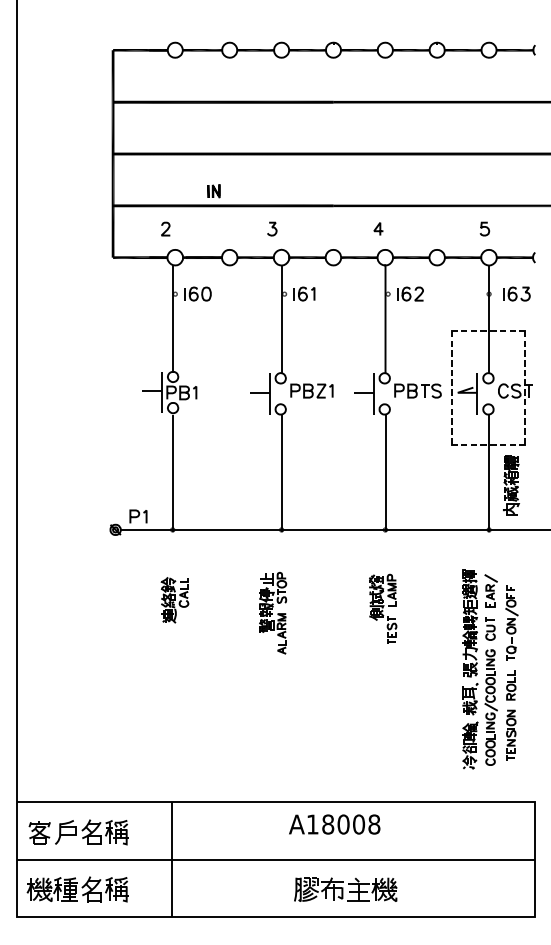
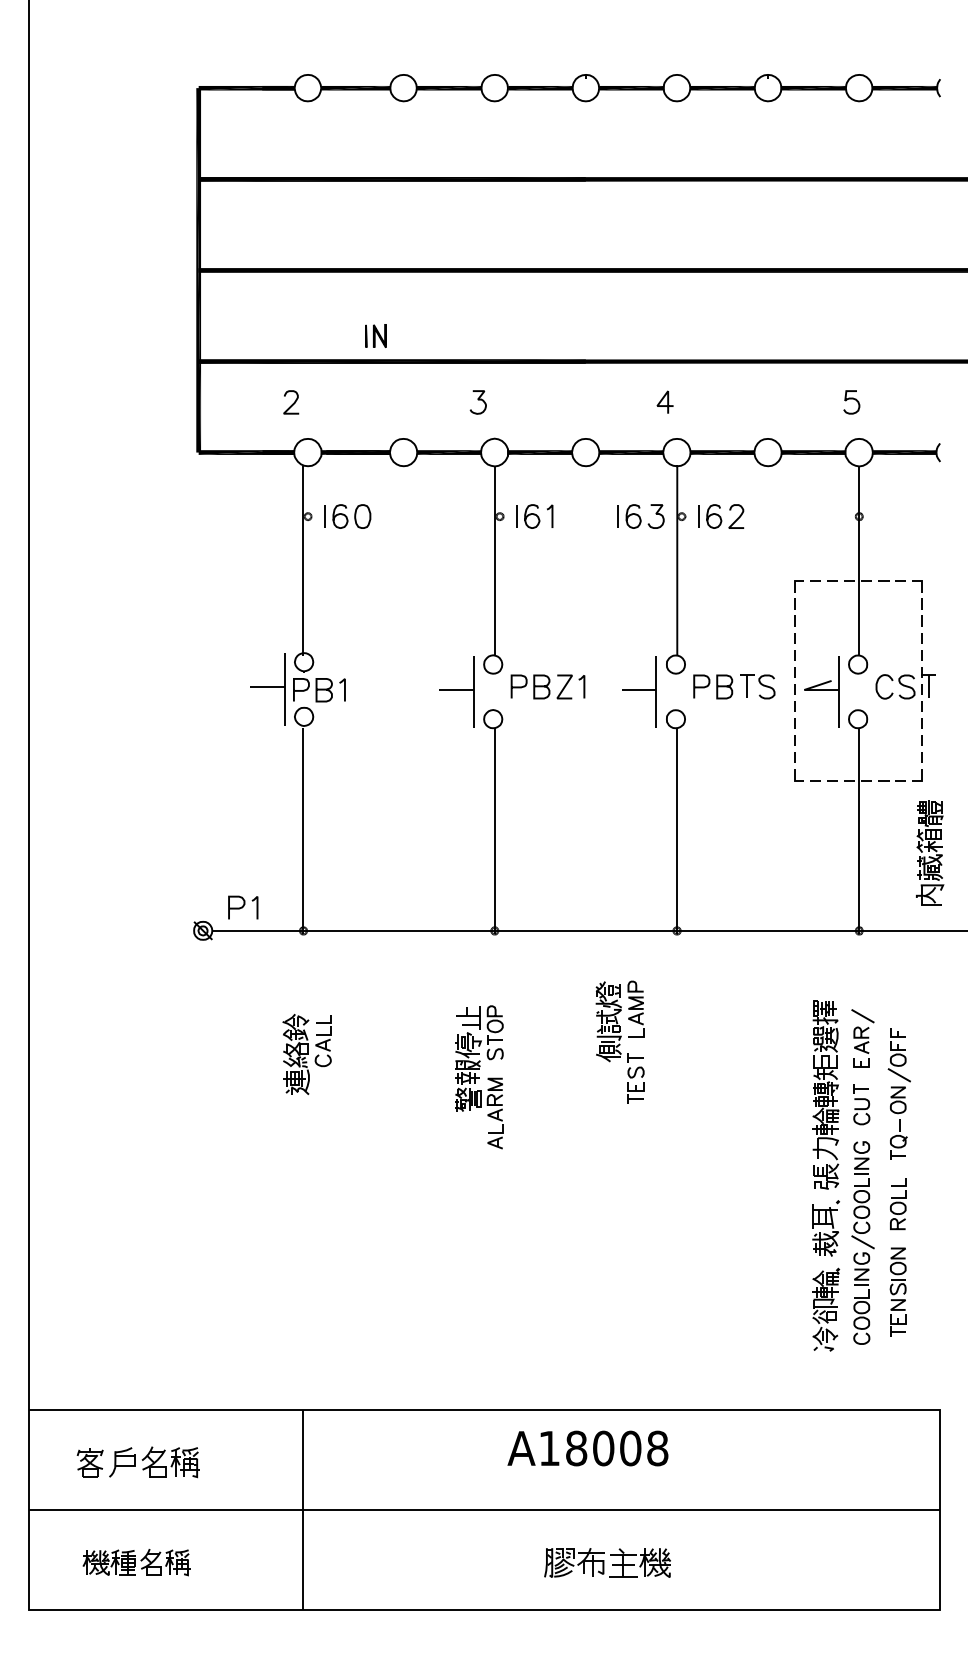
part: (516, 293) -> (640, 515), moved
part: (511, 485) -> (930, 852), moved
part: (383, 608) -> (621, 1040), moved
part: (78, 832) -> (137, 1462), size x0.7
part: (77, 889) -> (136, 1562), size x0.6
part: (345, 889) -> (606, 1562), size x0.7

